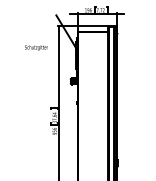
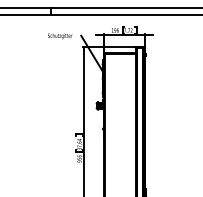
text: (36, 48) -> (60, 36), moved

